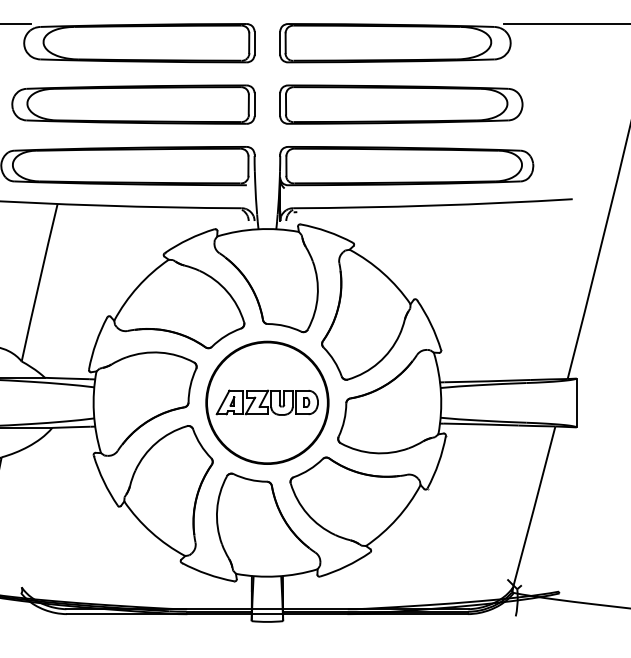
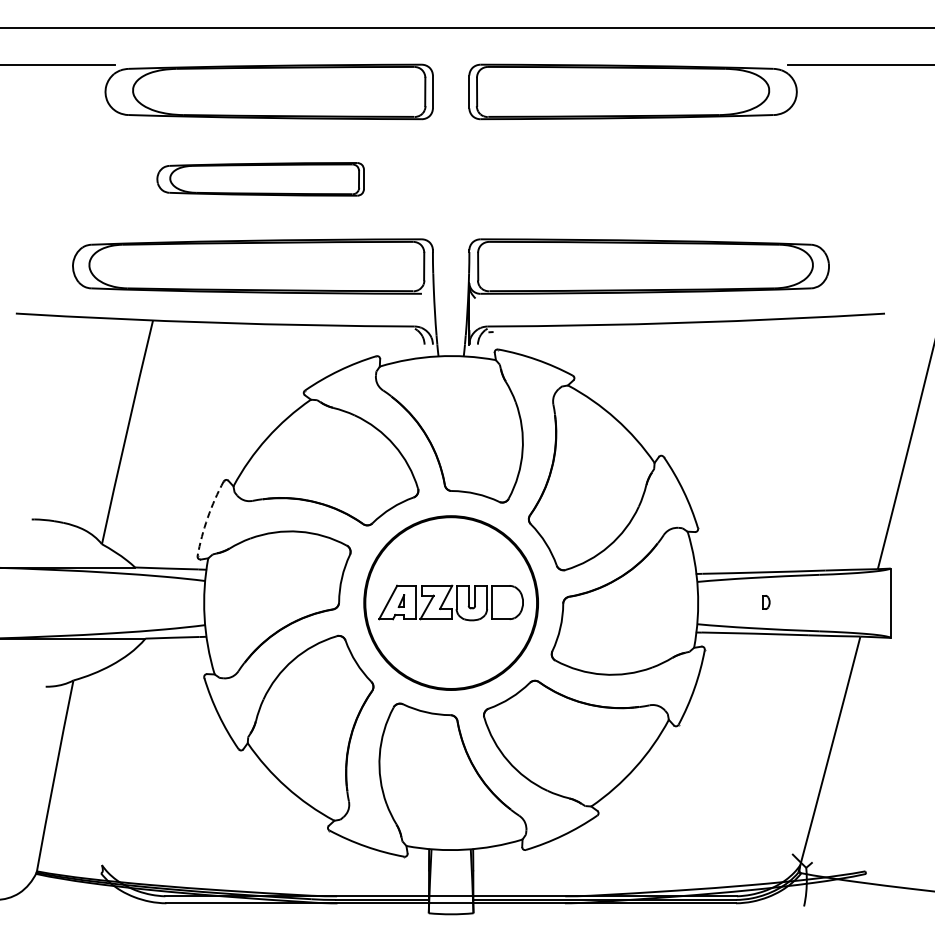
part: (133, 104) -> (260, 179), size x0.6
part: (401, 104) -> (641, 179), removed
arc: (95, 342) -> (207, 517), solid -> dashed
part: (307, 402) -> (766, 602), moved

